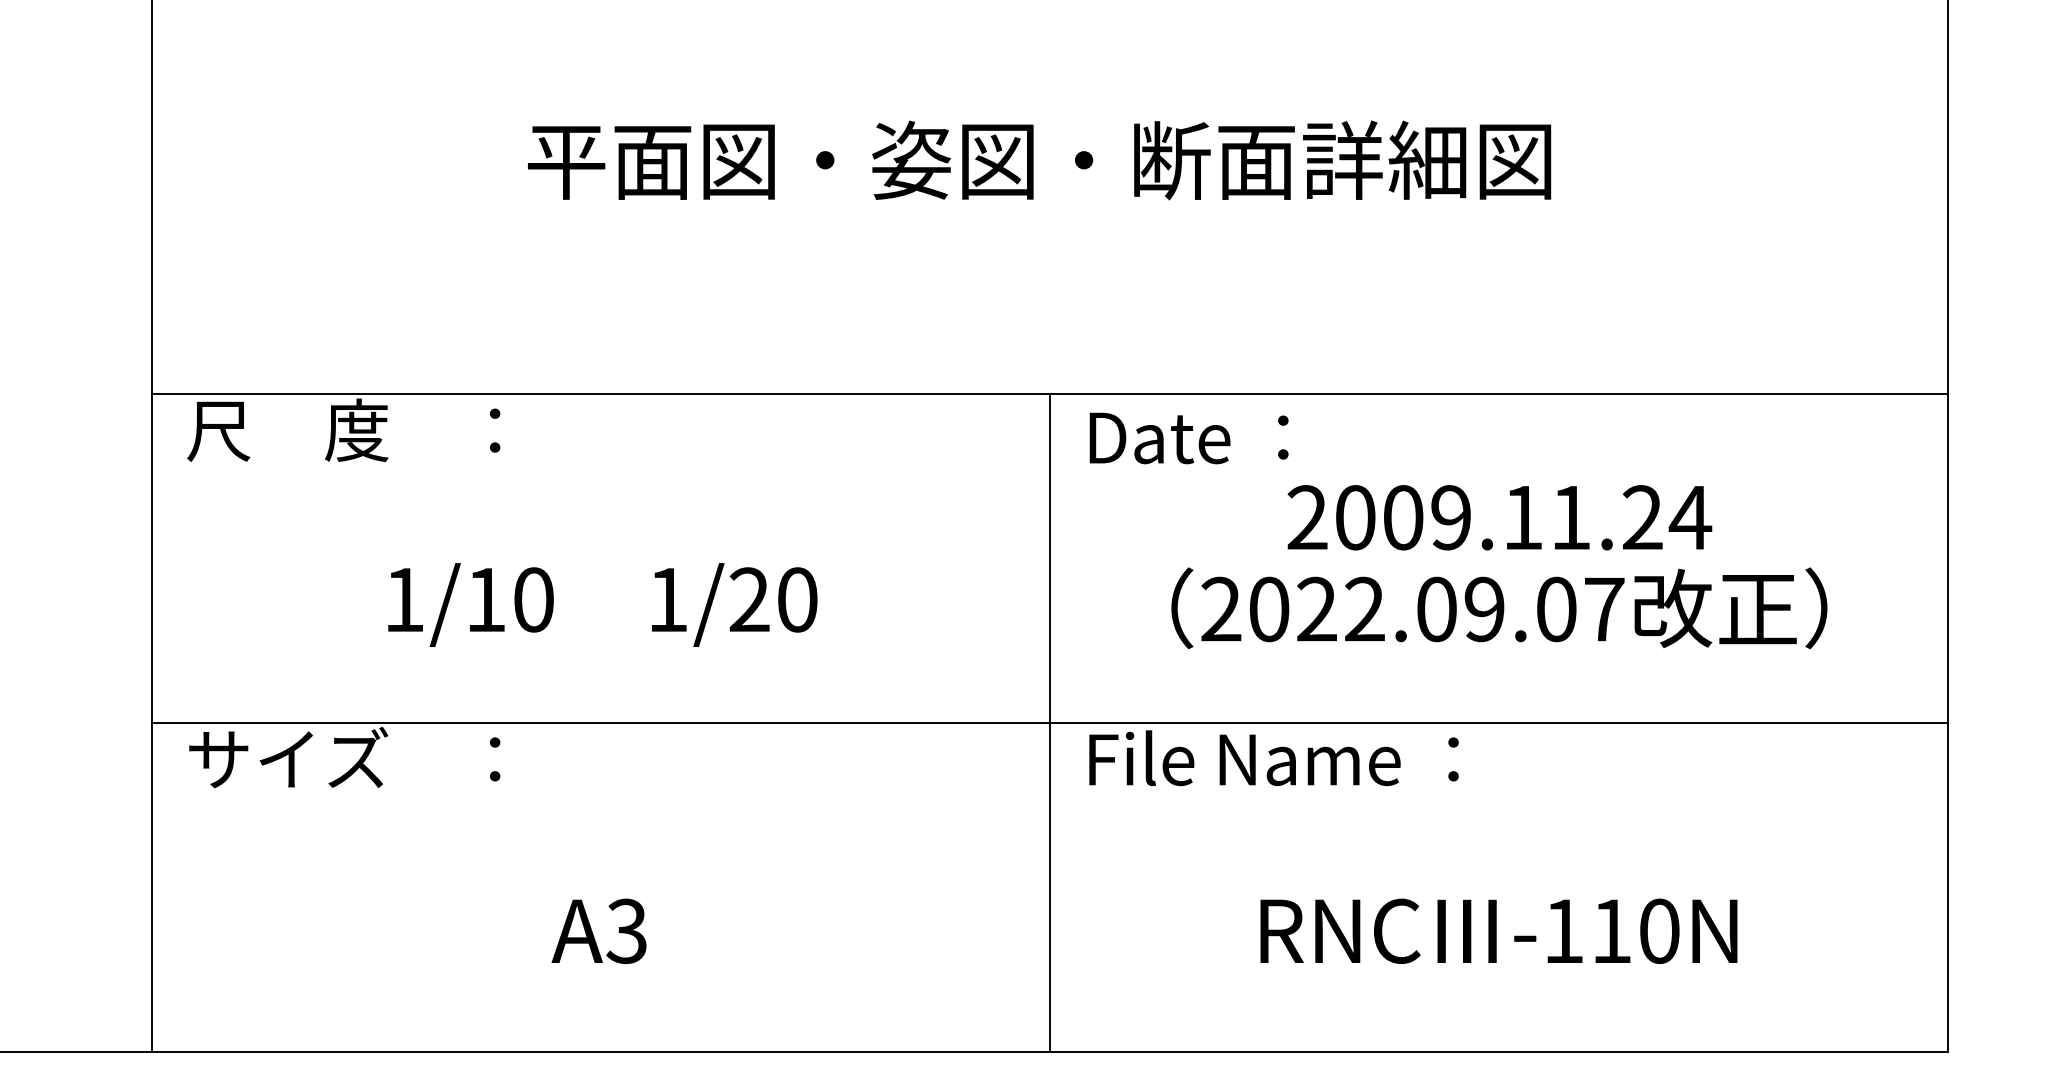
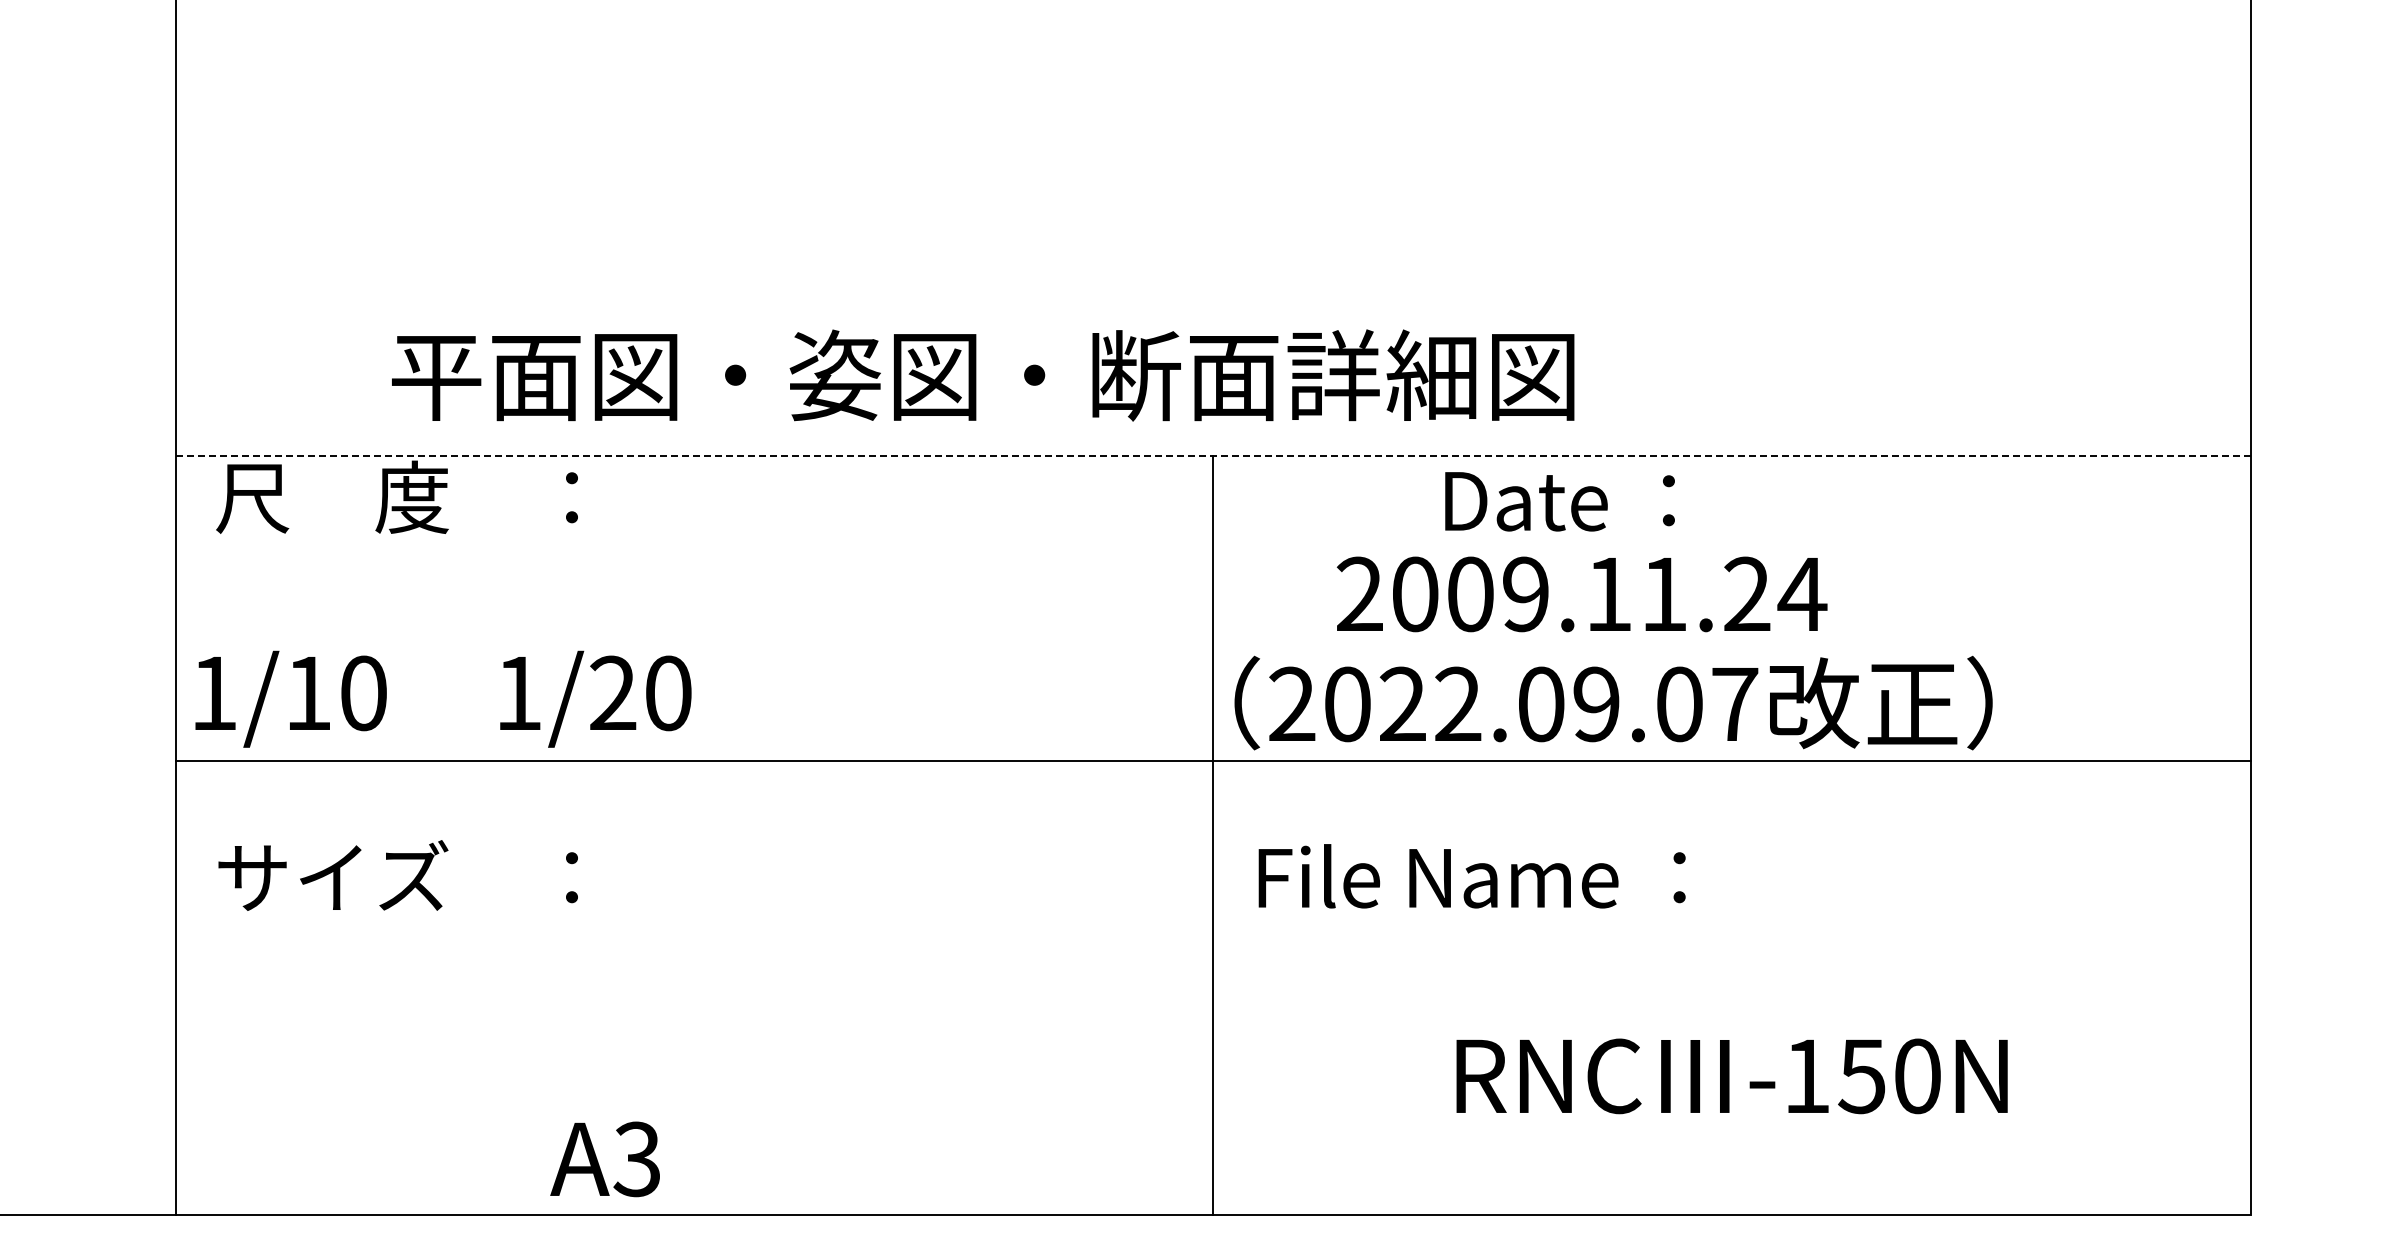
text: (1039, 160) -> (983, 375), moved
line: (1050, 394) -> (1213, 455), solid -> dashed
text: (1188, 438) -> (1559, 501), moved
text: (1499, 517) -> (1581, 594), moved
text: (602, 604) -> (443, 698), moved
text: (1499, 607) -> (1613, 702), moved
line: (1049, 722) -> (1212, 760), moved
text: (598, 931) -> (604, 1159), moved
text: (1610, 931) -> (1861, 1076), -110N -> -150N

